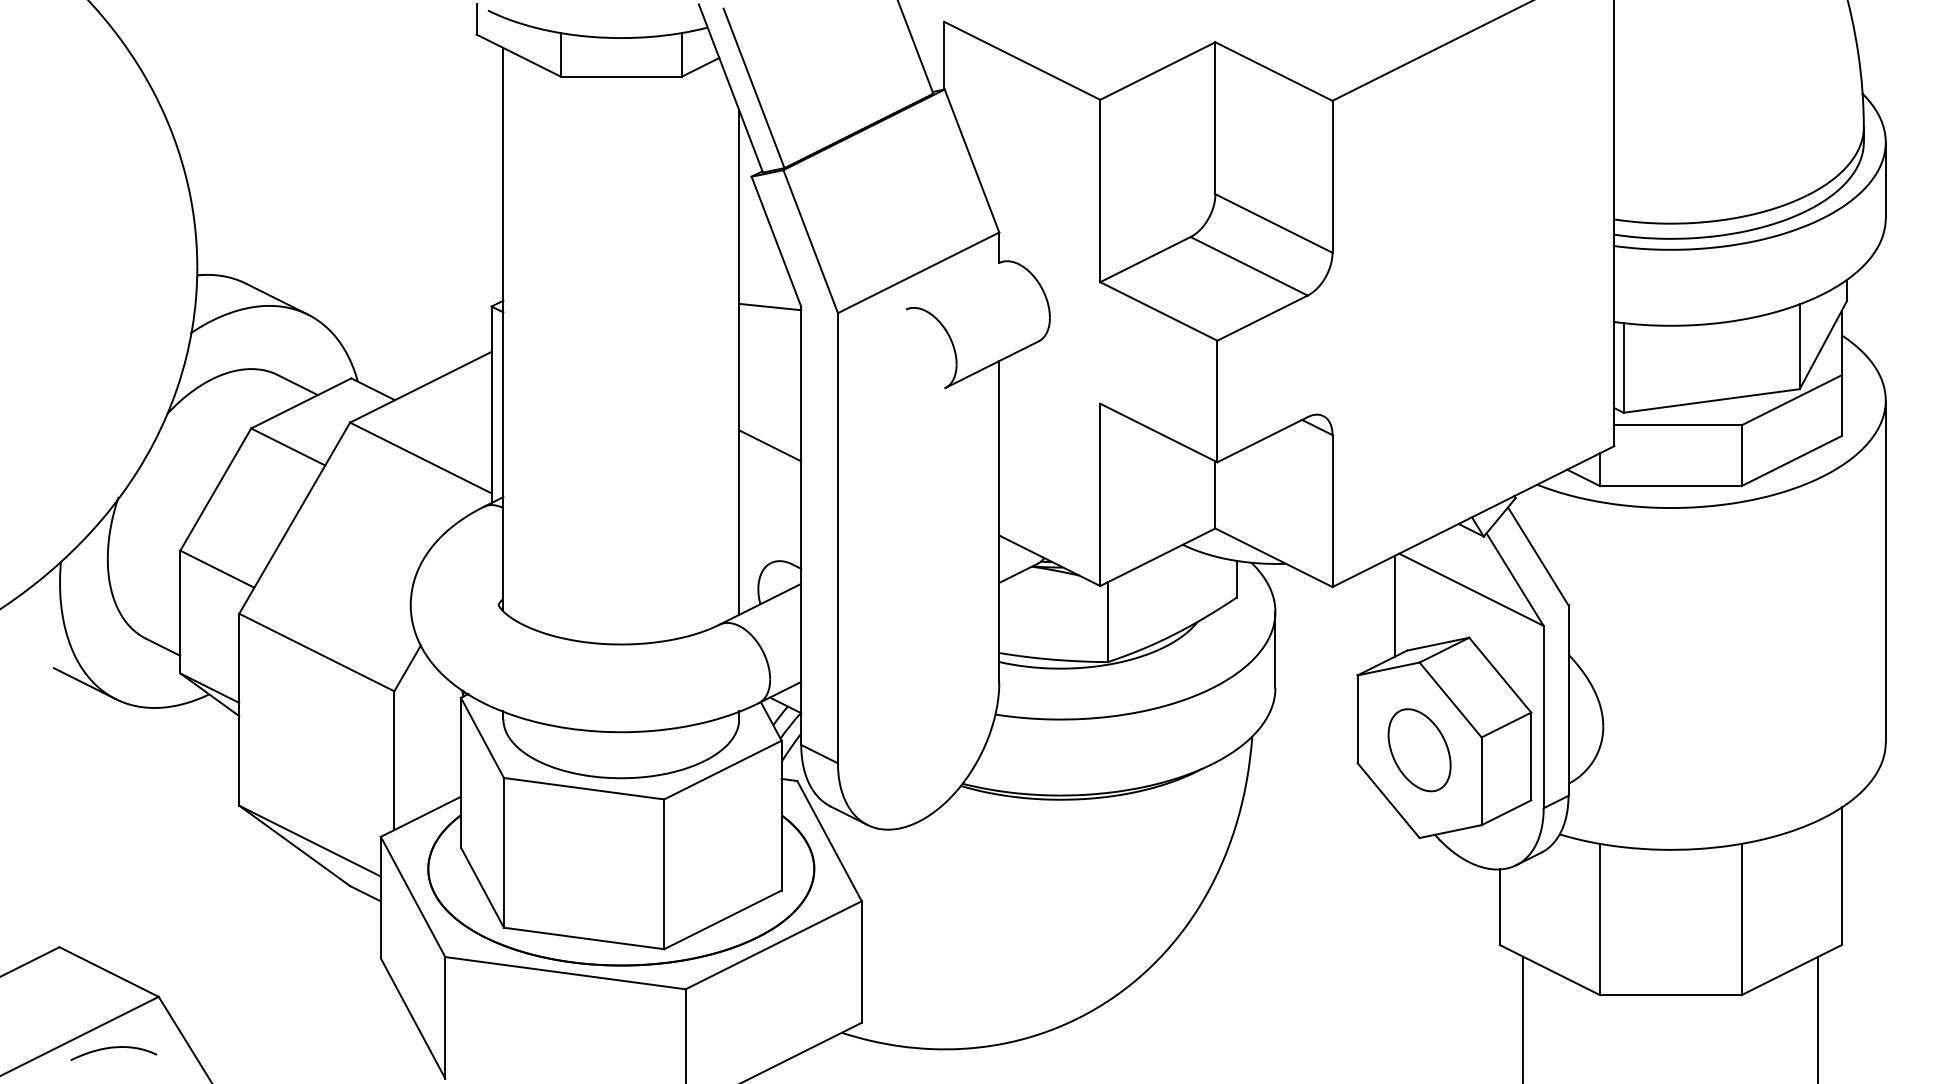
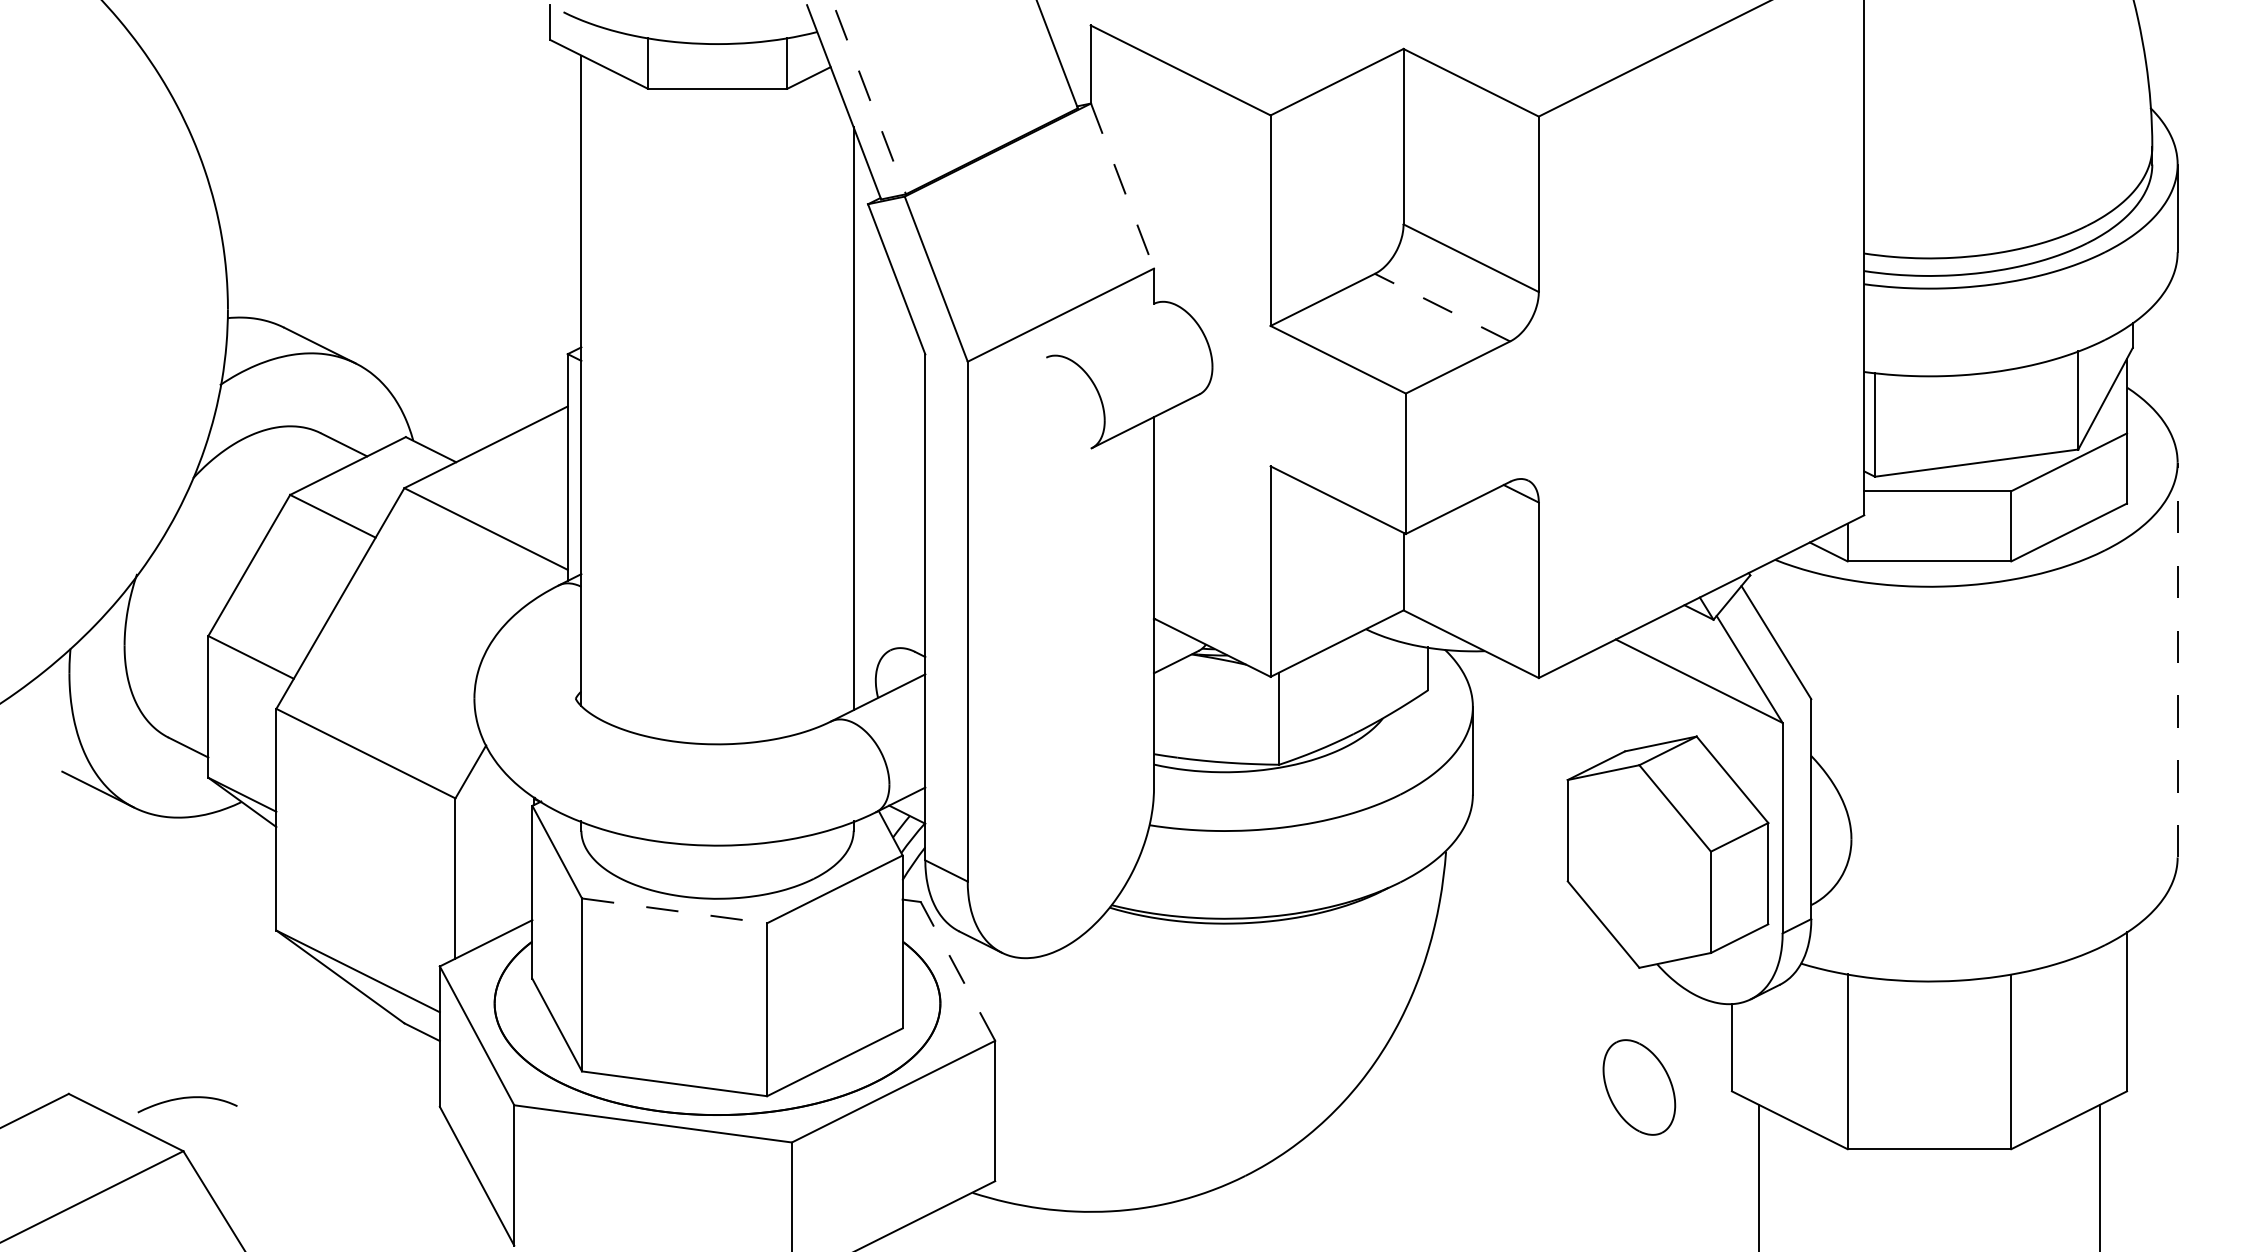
line: (753, 88) -> (870, 102), solid -> dashed
line: (972, 161) -> (1122, 186), solid -> dashed
line: (1249, 266) -> (1442, 307), solid -> dashed
line: (770, 306) -> (889, 354), removed
line: (770, 445) -> (889, 514), removed
line: (1885, 571) -> (2177, 659), solid -> dashed
line: (1394, 606) -> (1610, 700), removed
part: (1419, 750) -> (1639, 1087), moved
line: (584, 788) -> (675, 910), solid -> dashed
line: (829, 841) -> (958, 971), solid -> dashed
curve: (113, 1048) -> (187, 1098), moved

